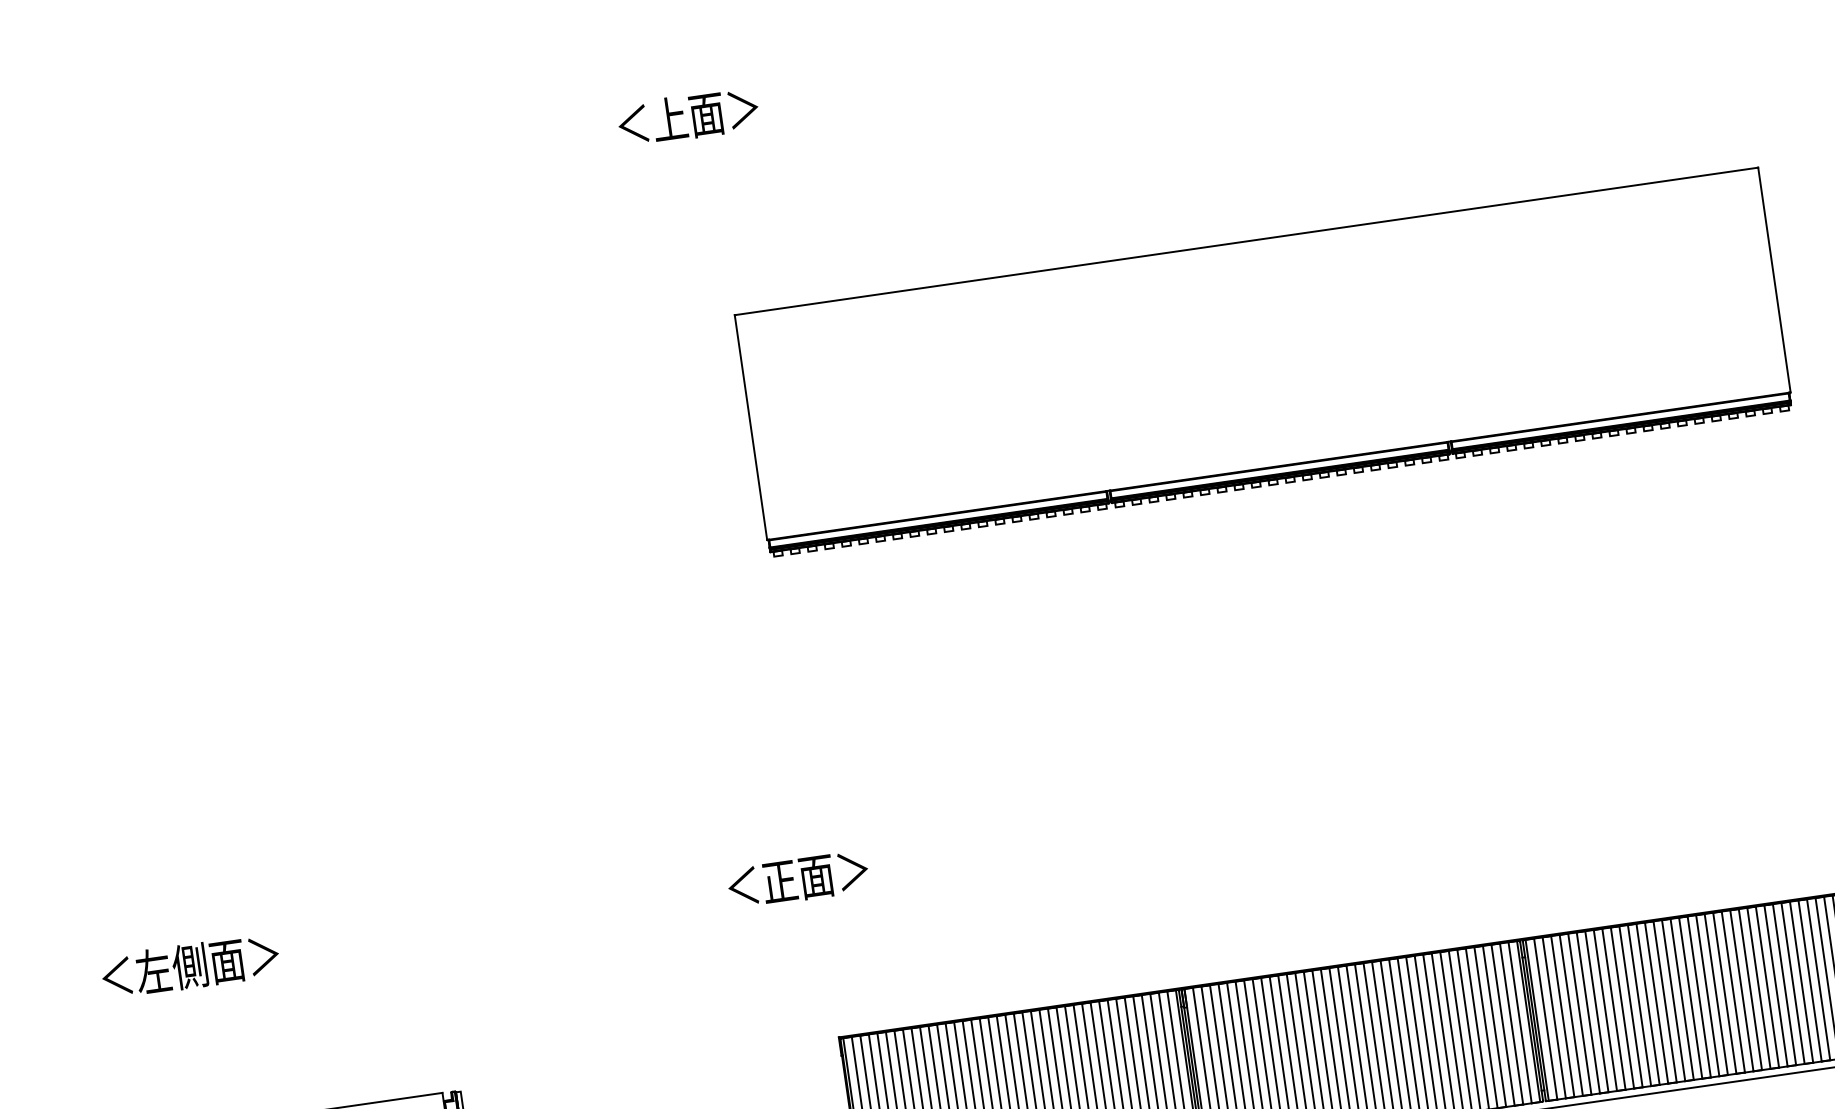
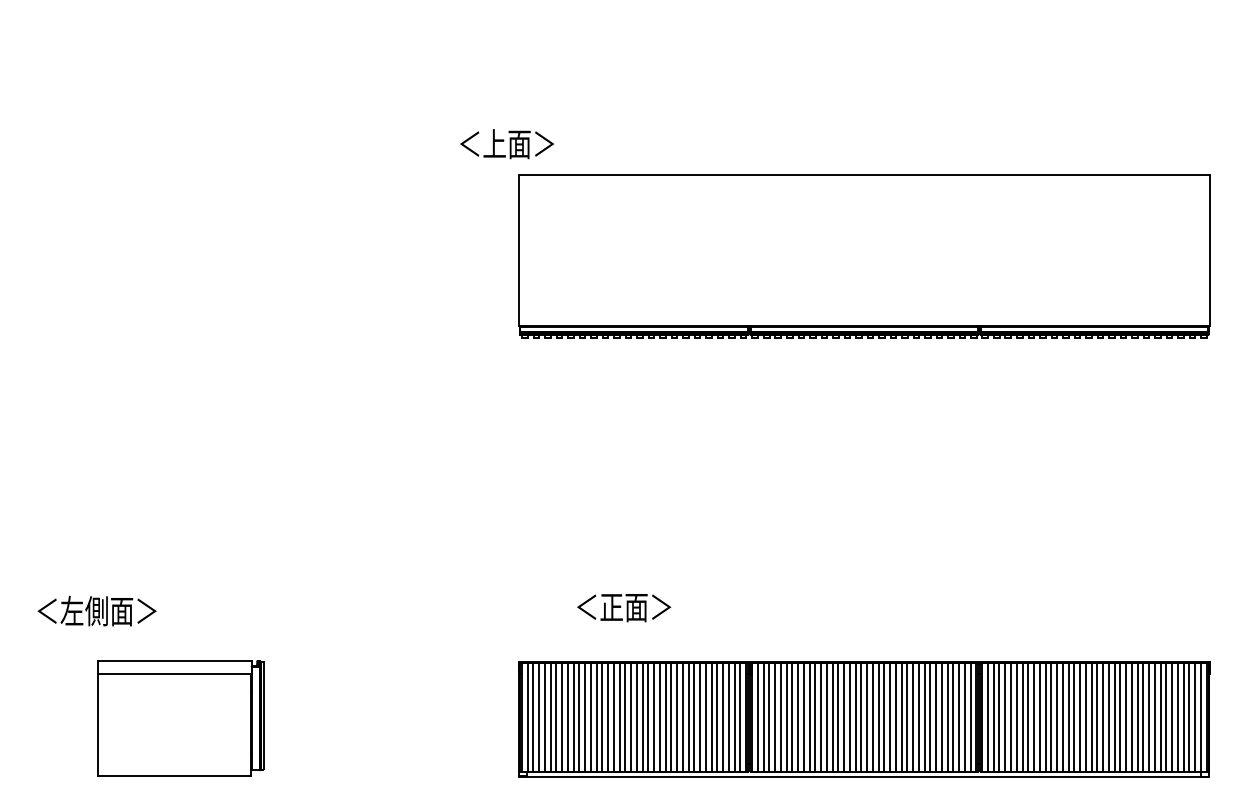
text: (687, 117) -> (506, 144), moved
text: (798, 880) -> (624, 608), moved
text: (189, 965) -> (96, 610), moved

